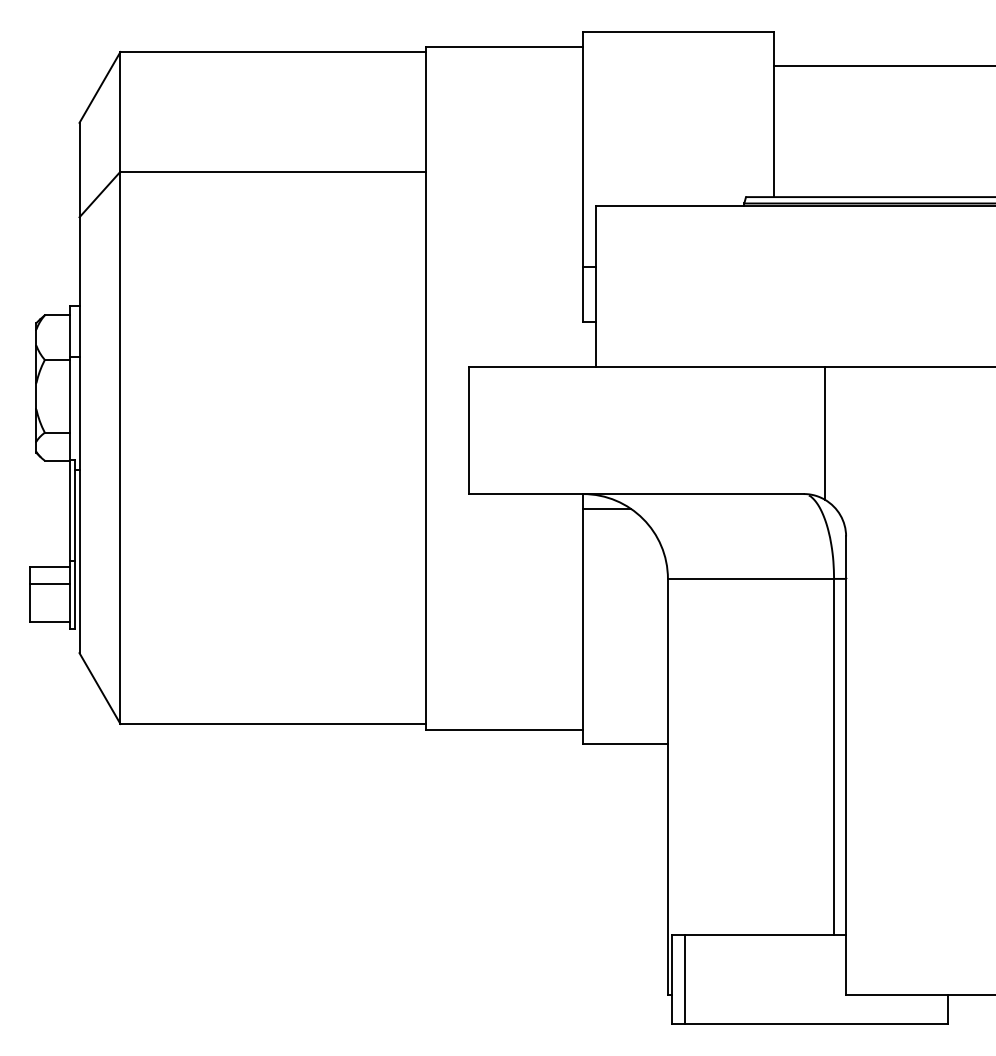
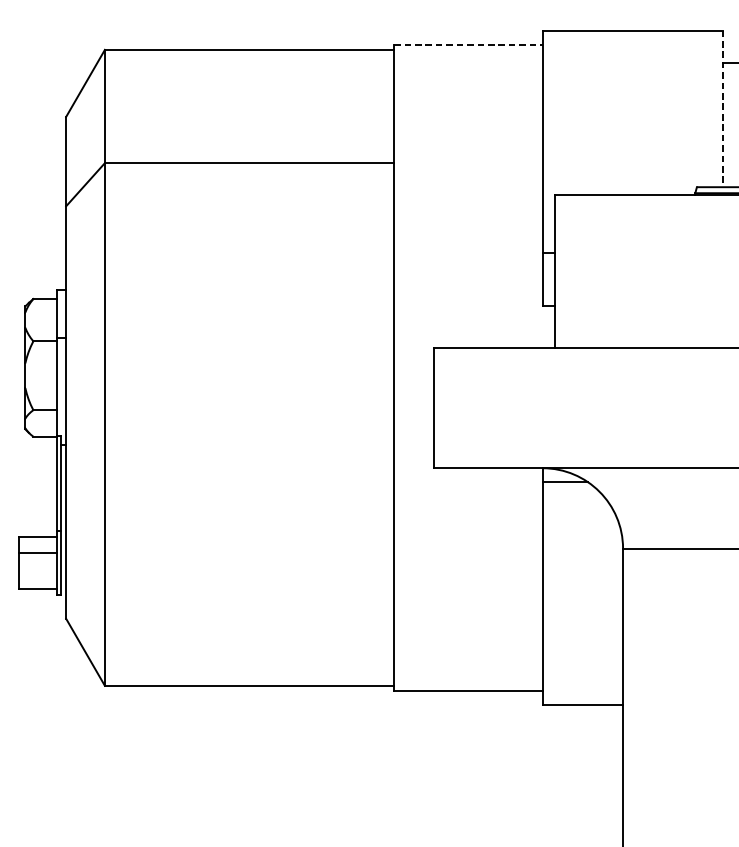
line: (505, 46) -> (469, 44), solid -> dashed
line: (774, 114) -> (723, 109), solid -> dashed

